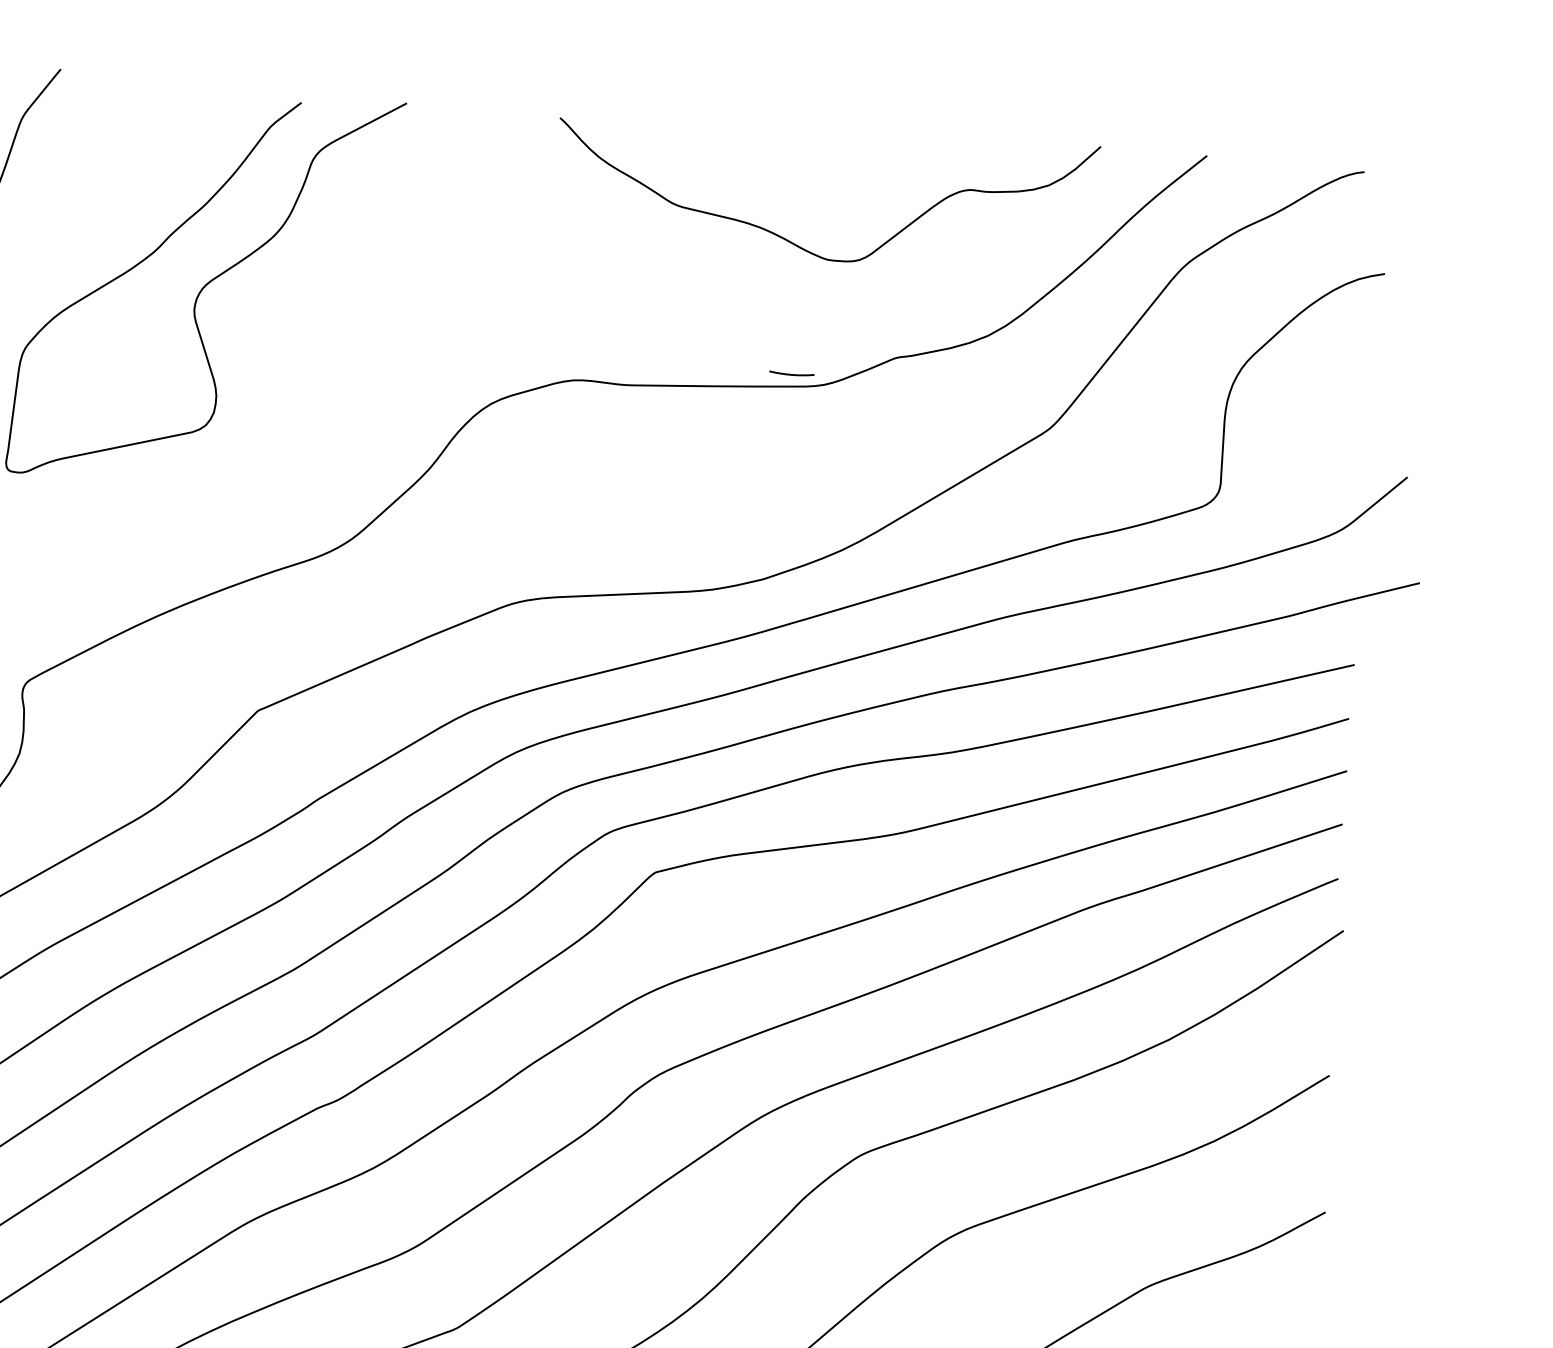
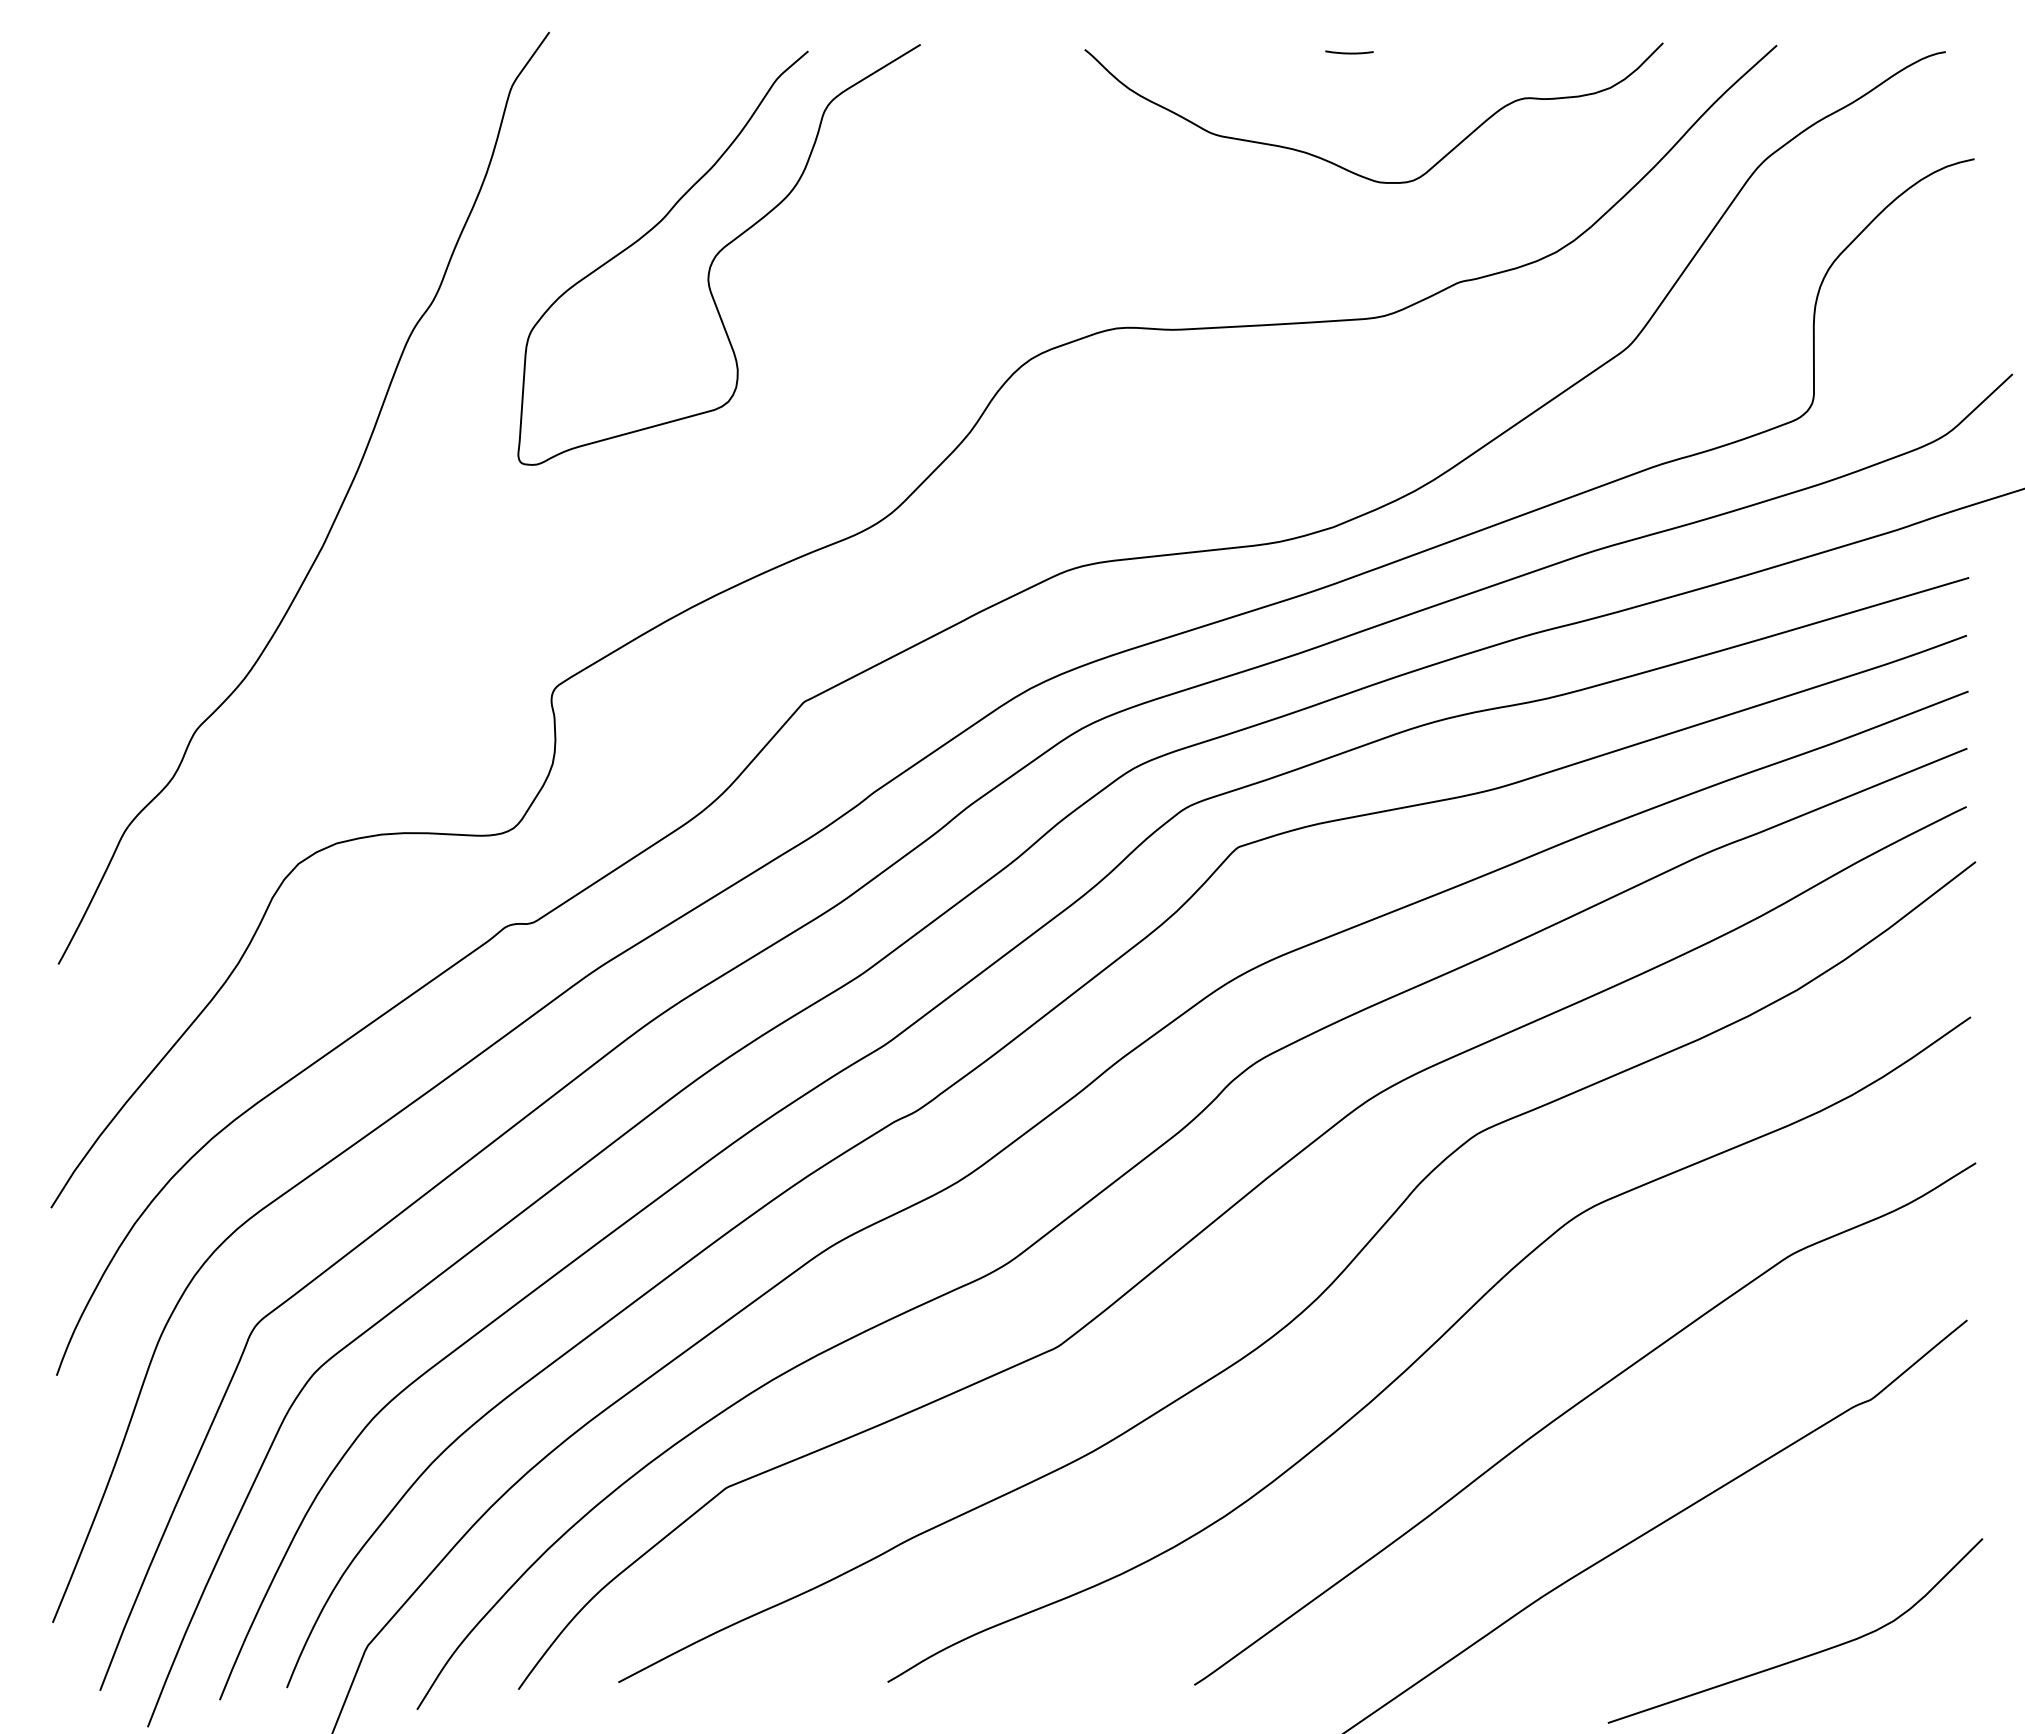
curve: (791, 373) -> (1349, 52), moved

